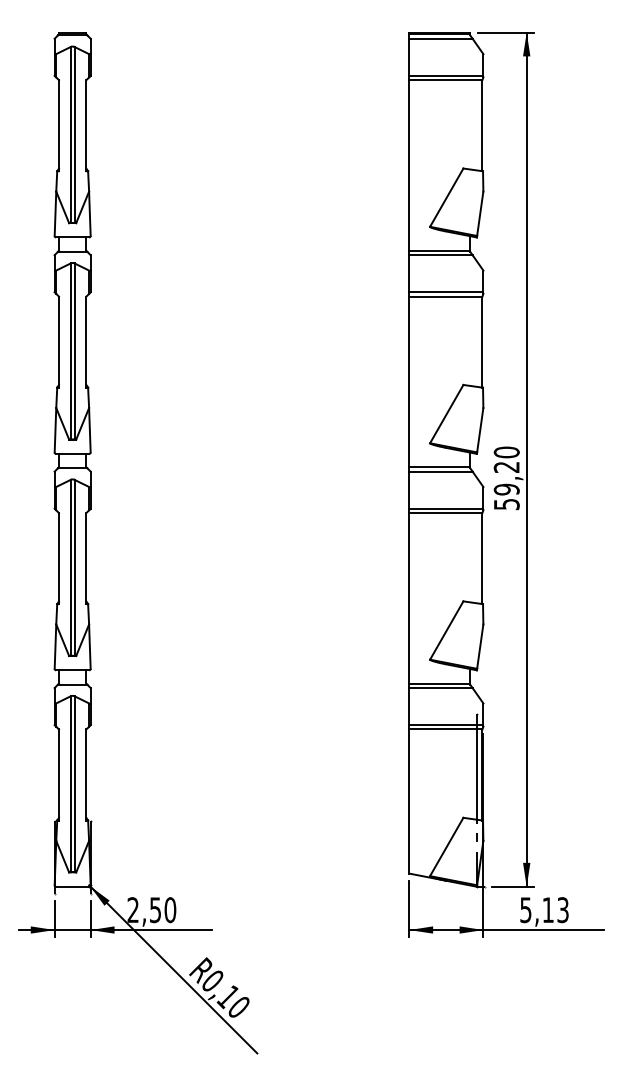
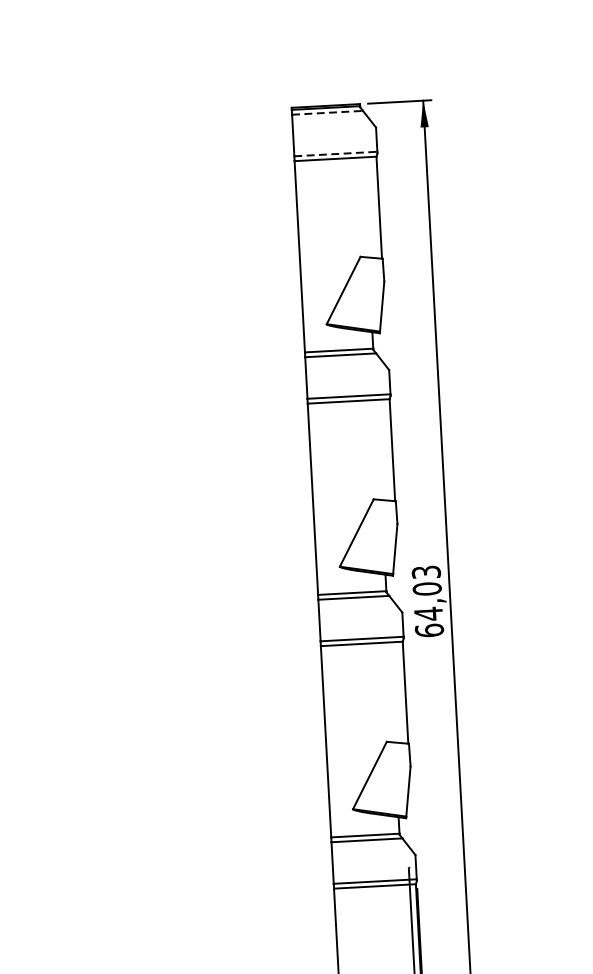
line: (440, 38) -> (326, 112), solid -> dashed
line: (446, 75) -> (335, 153), solid -> dashed
text: (506, 478) -> (427, 601), 59,20 -> 64,03

